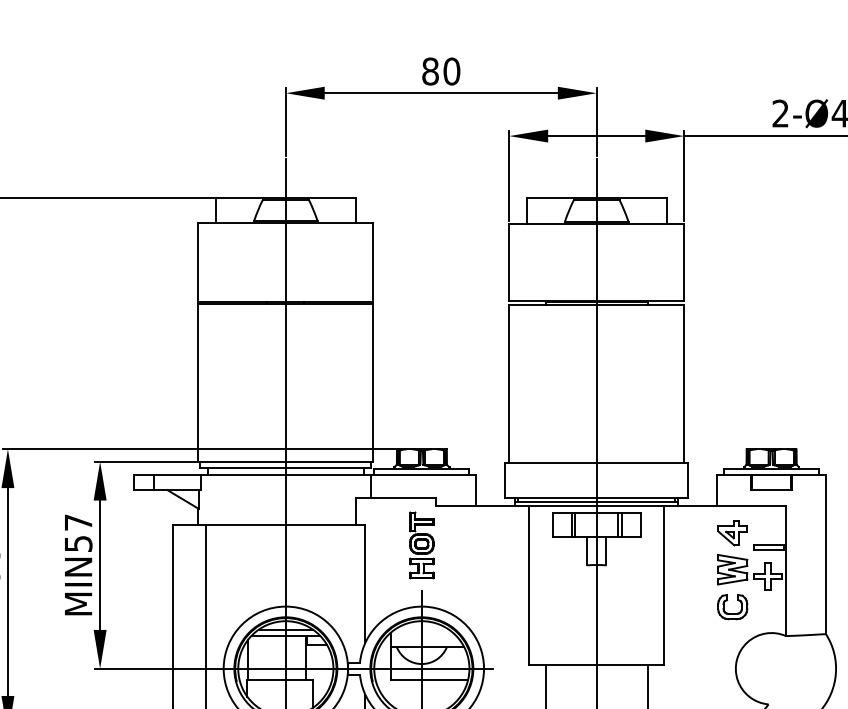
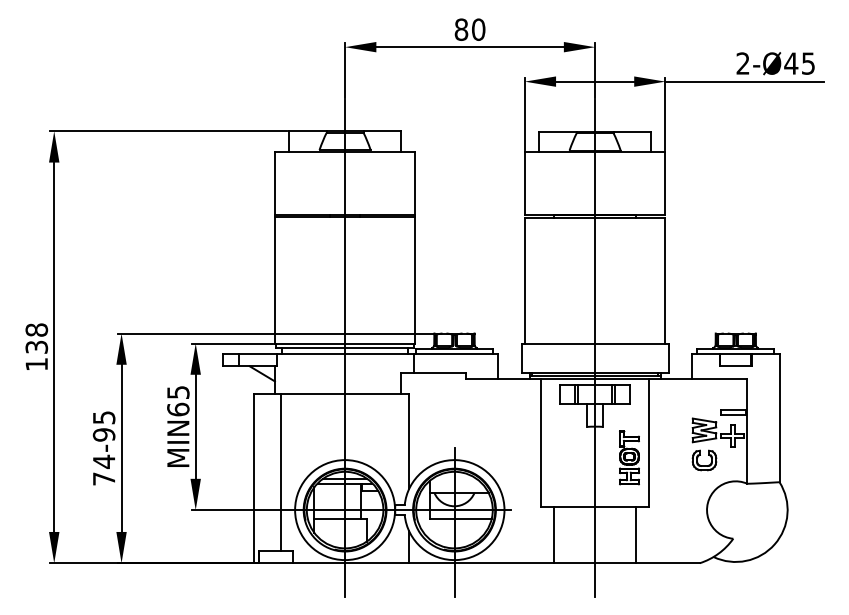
part: (731, 532) -> (703, 400), removed
text: (78, 533) -> (178, 401), MIN57 -> MIN65
part: (421, 544) -> (629, 457), moved

